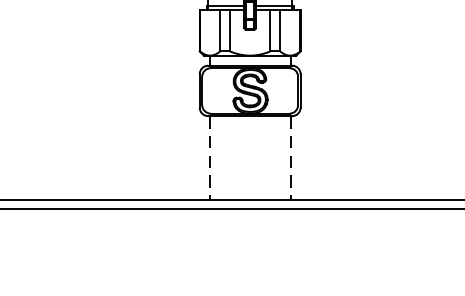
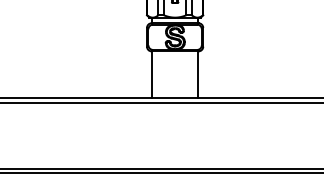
line: (209, 159) -> (152, 75), dashed -> solid
line: (290, 159) -> (197, 75), dashed -> solid

